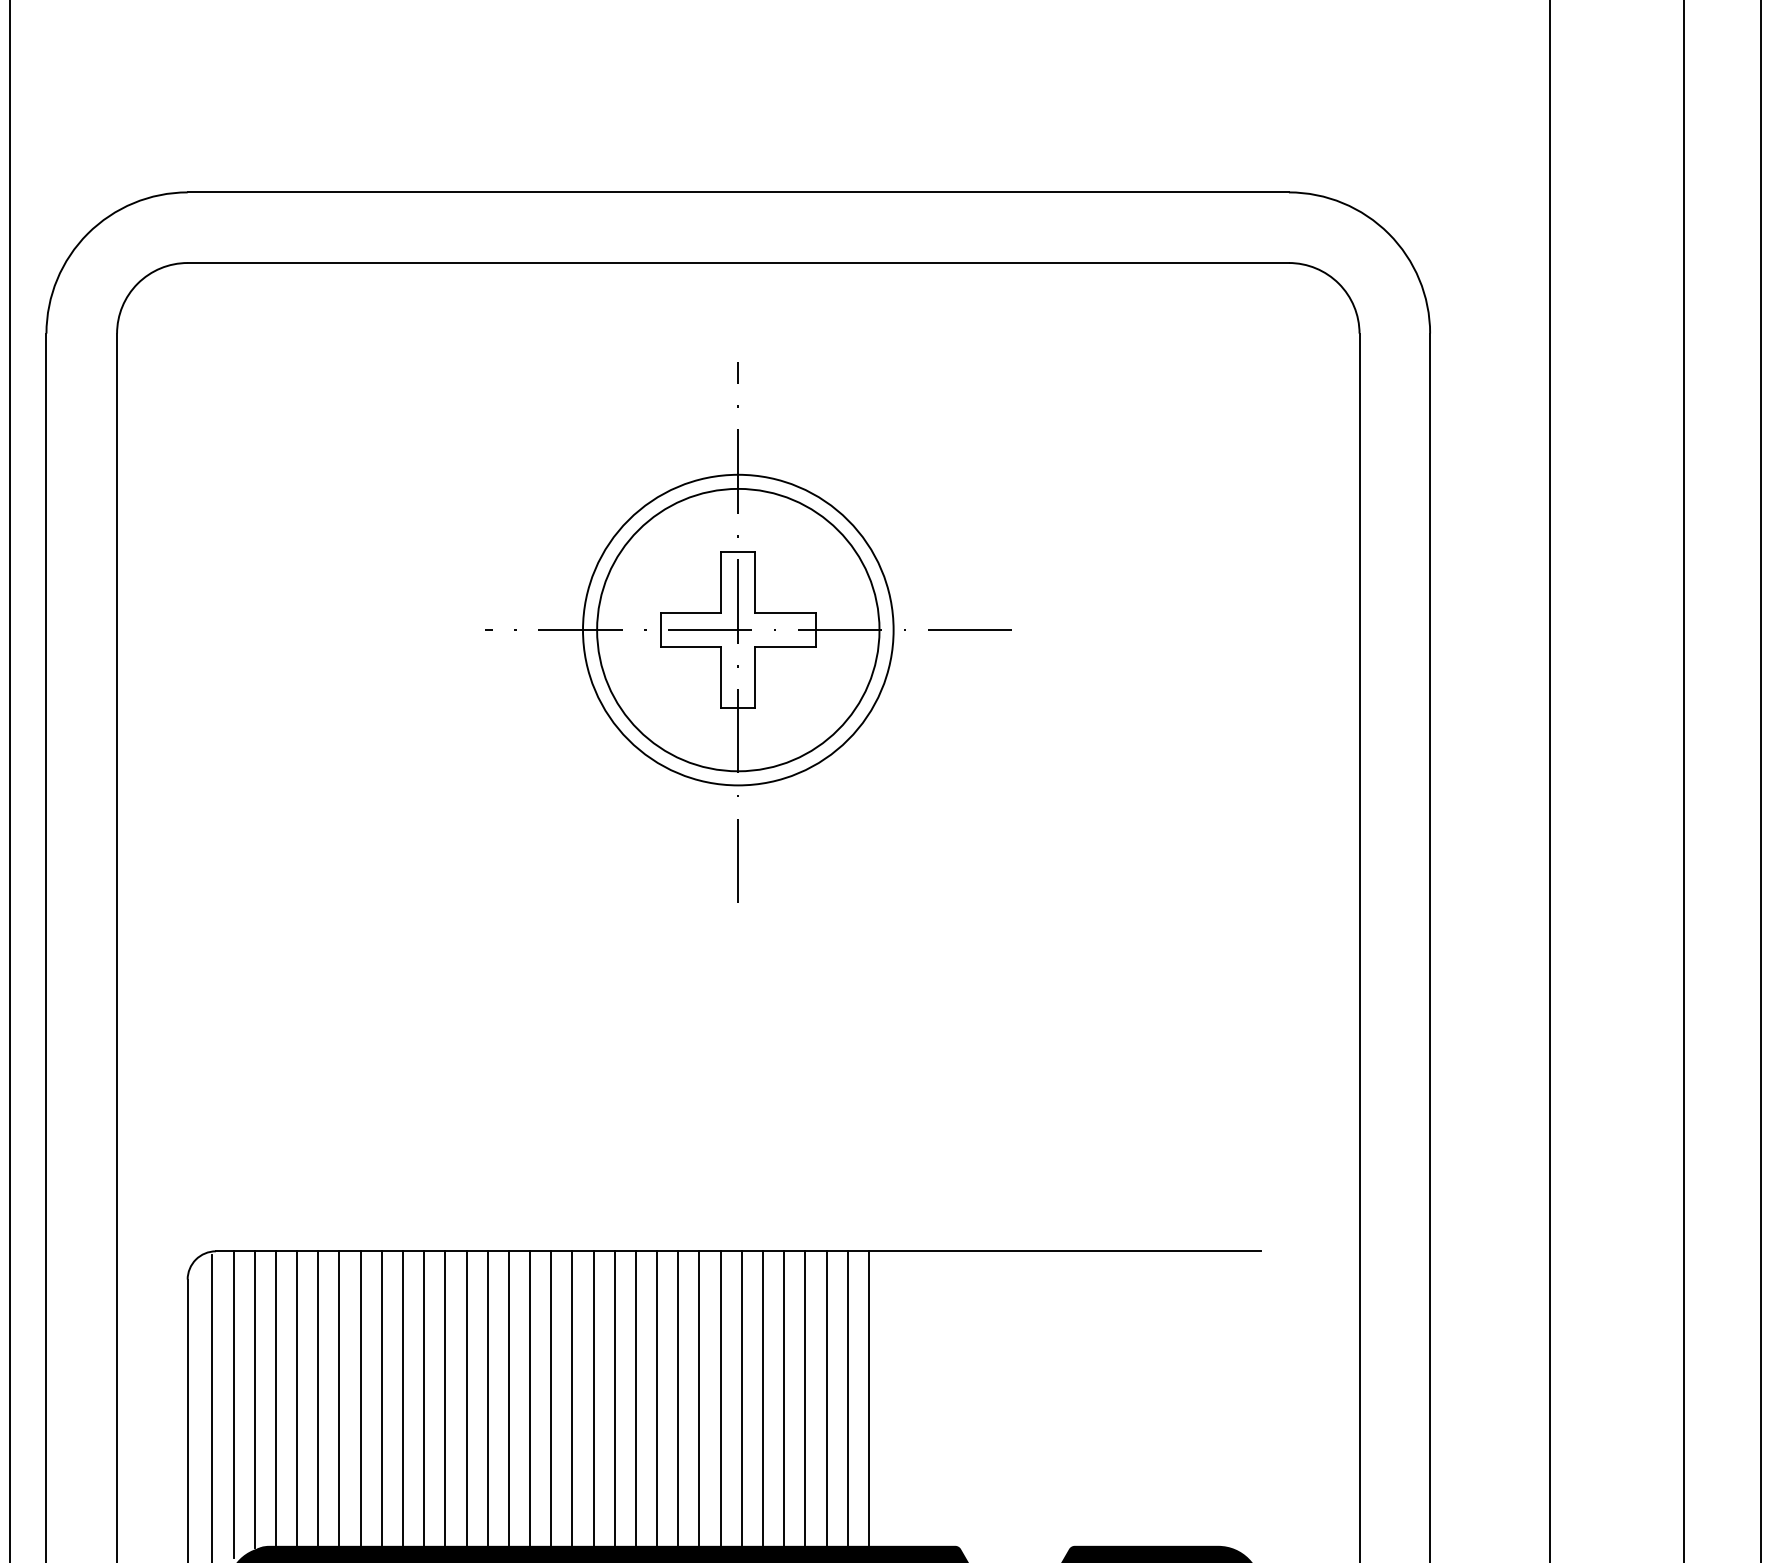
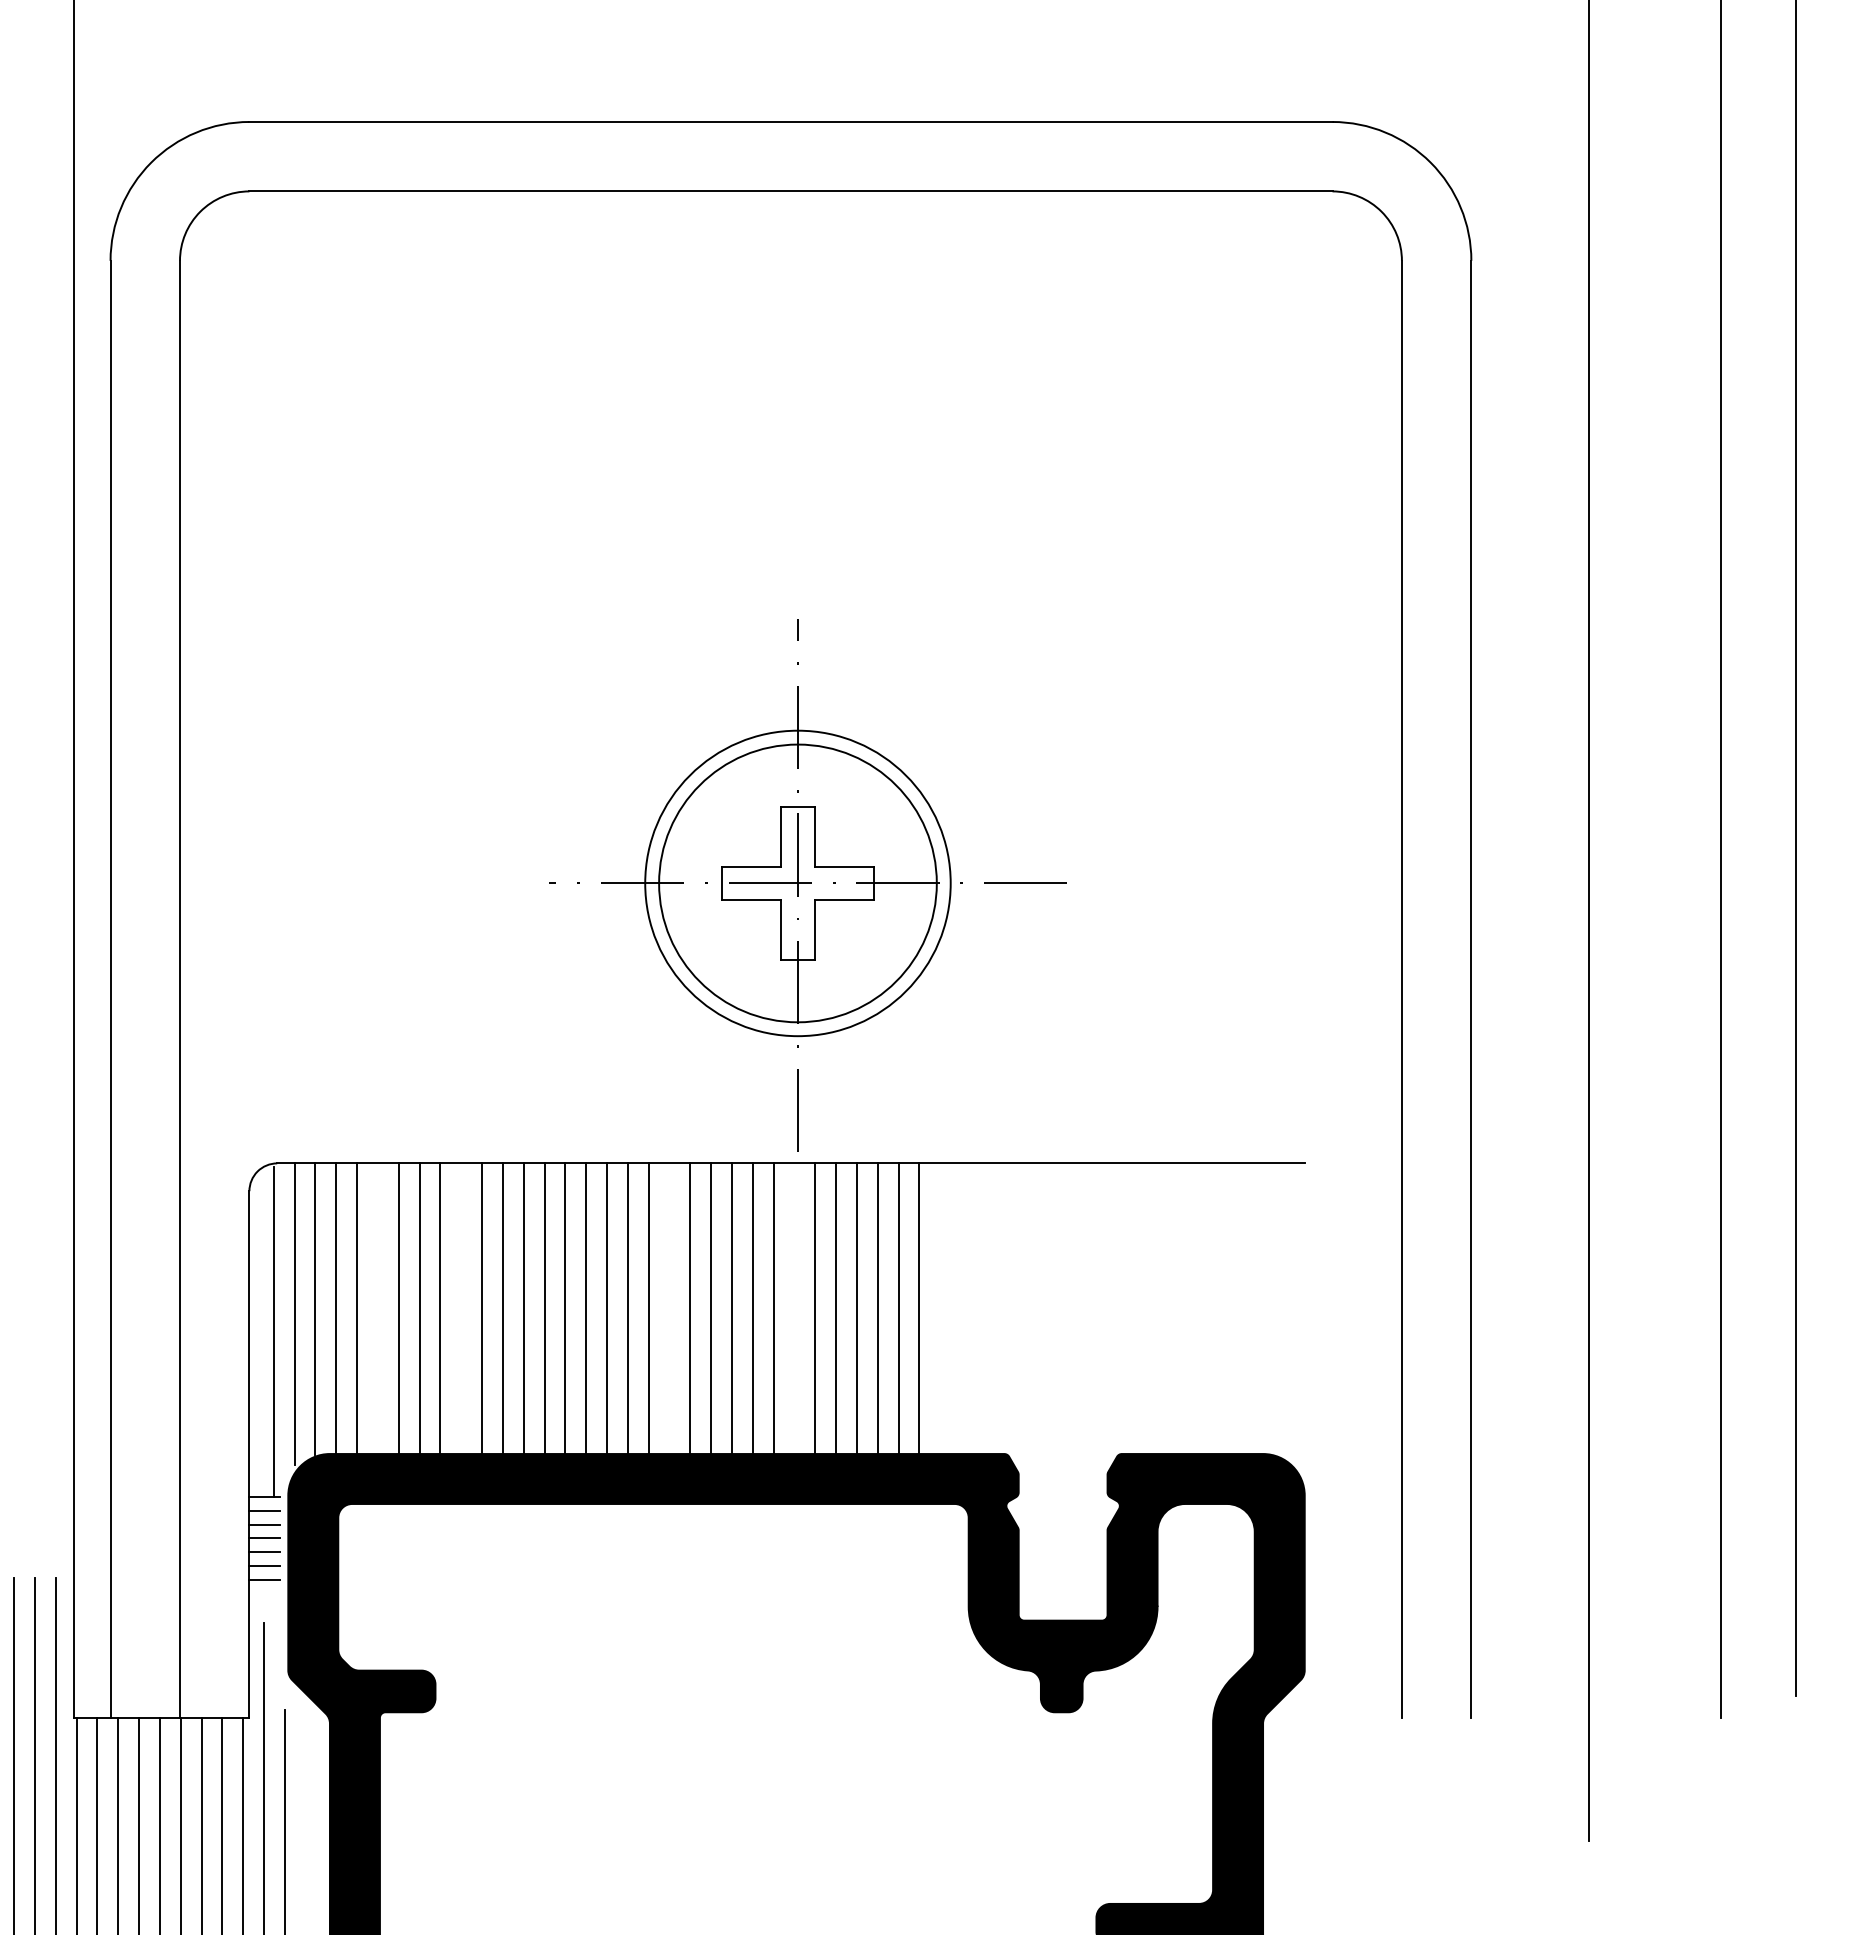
part: (748, 632) -> (807, 885), moved
line: (403, 1398) -> (461, 1308), removed
line: (614, 1398) -> (669, 1308), removed
line: (741, 1398) -> (794, 1308), removed
line: (317, 1399) -> (377, 1309), removed

